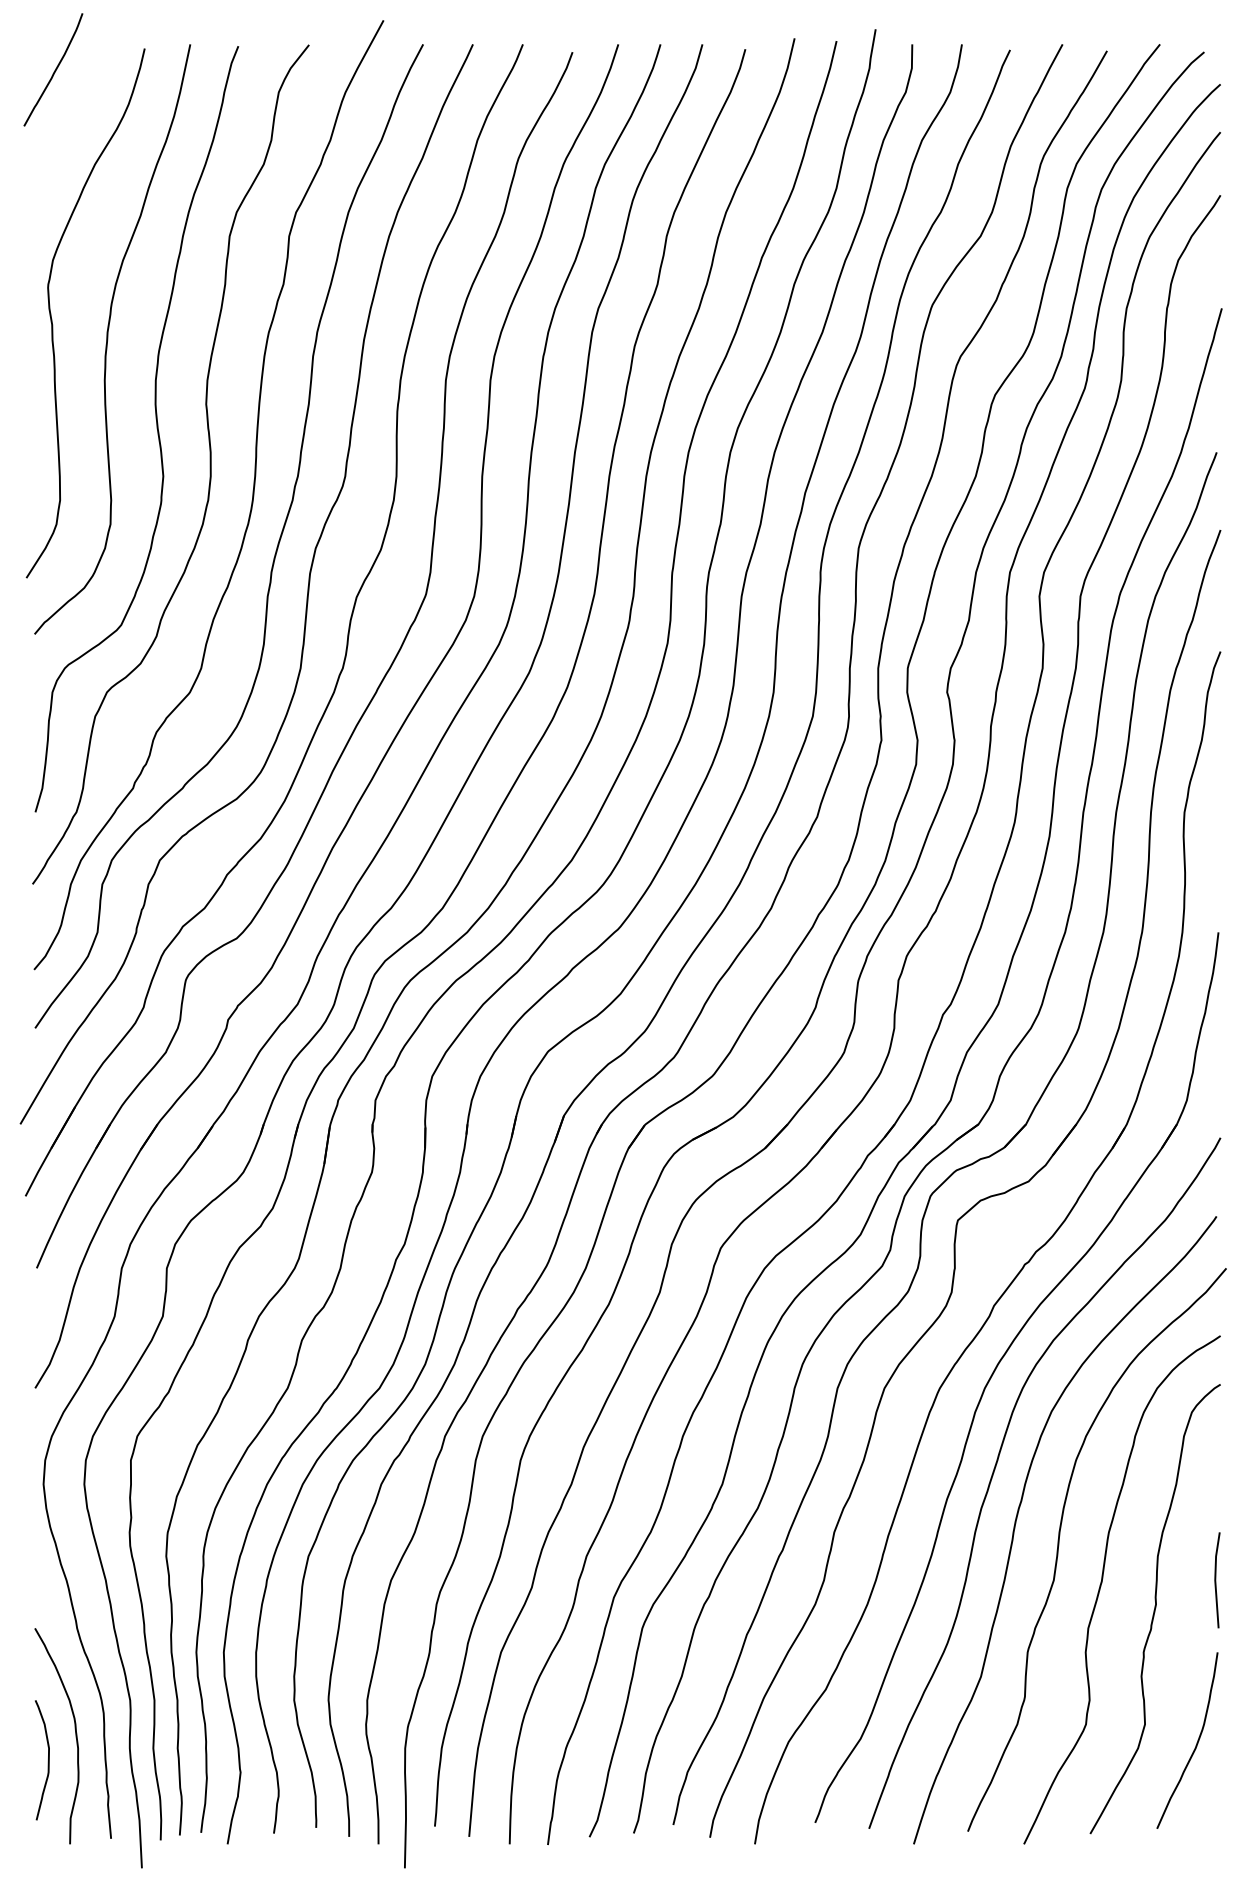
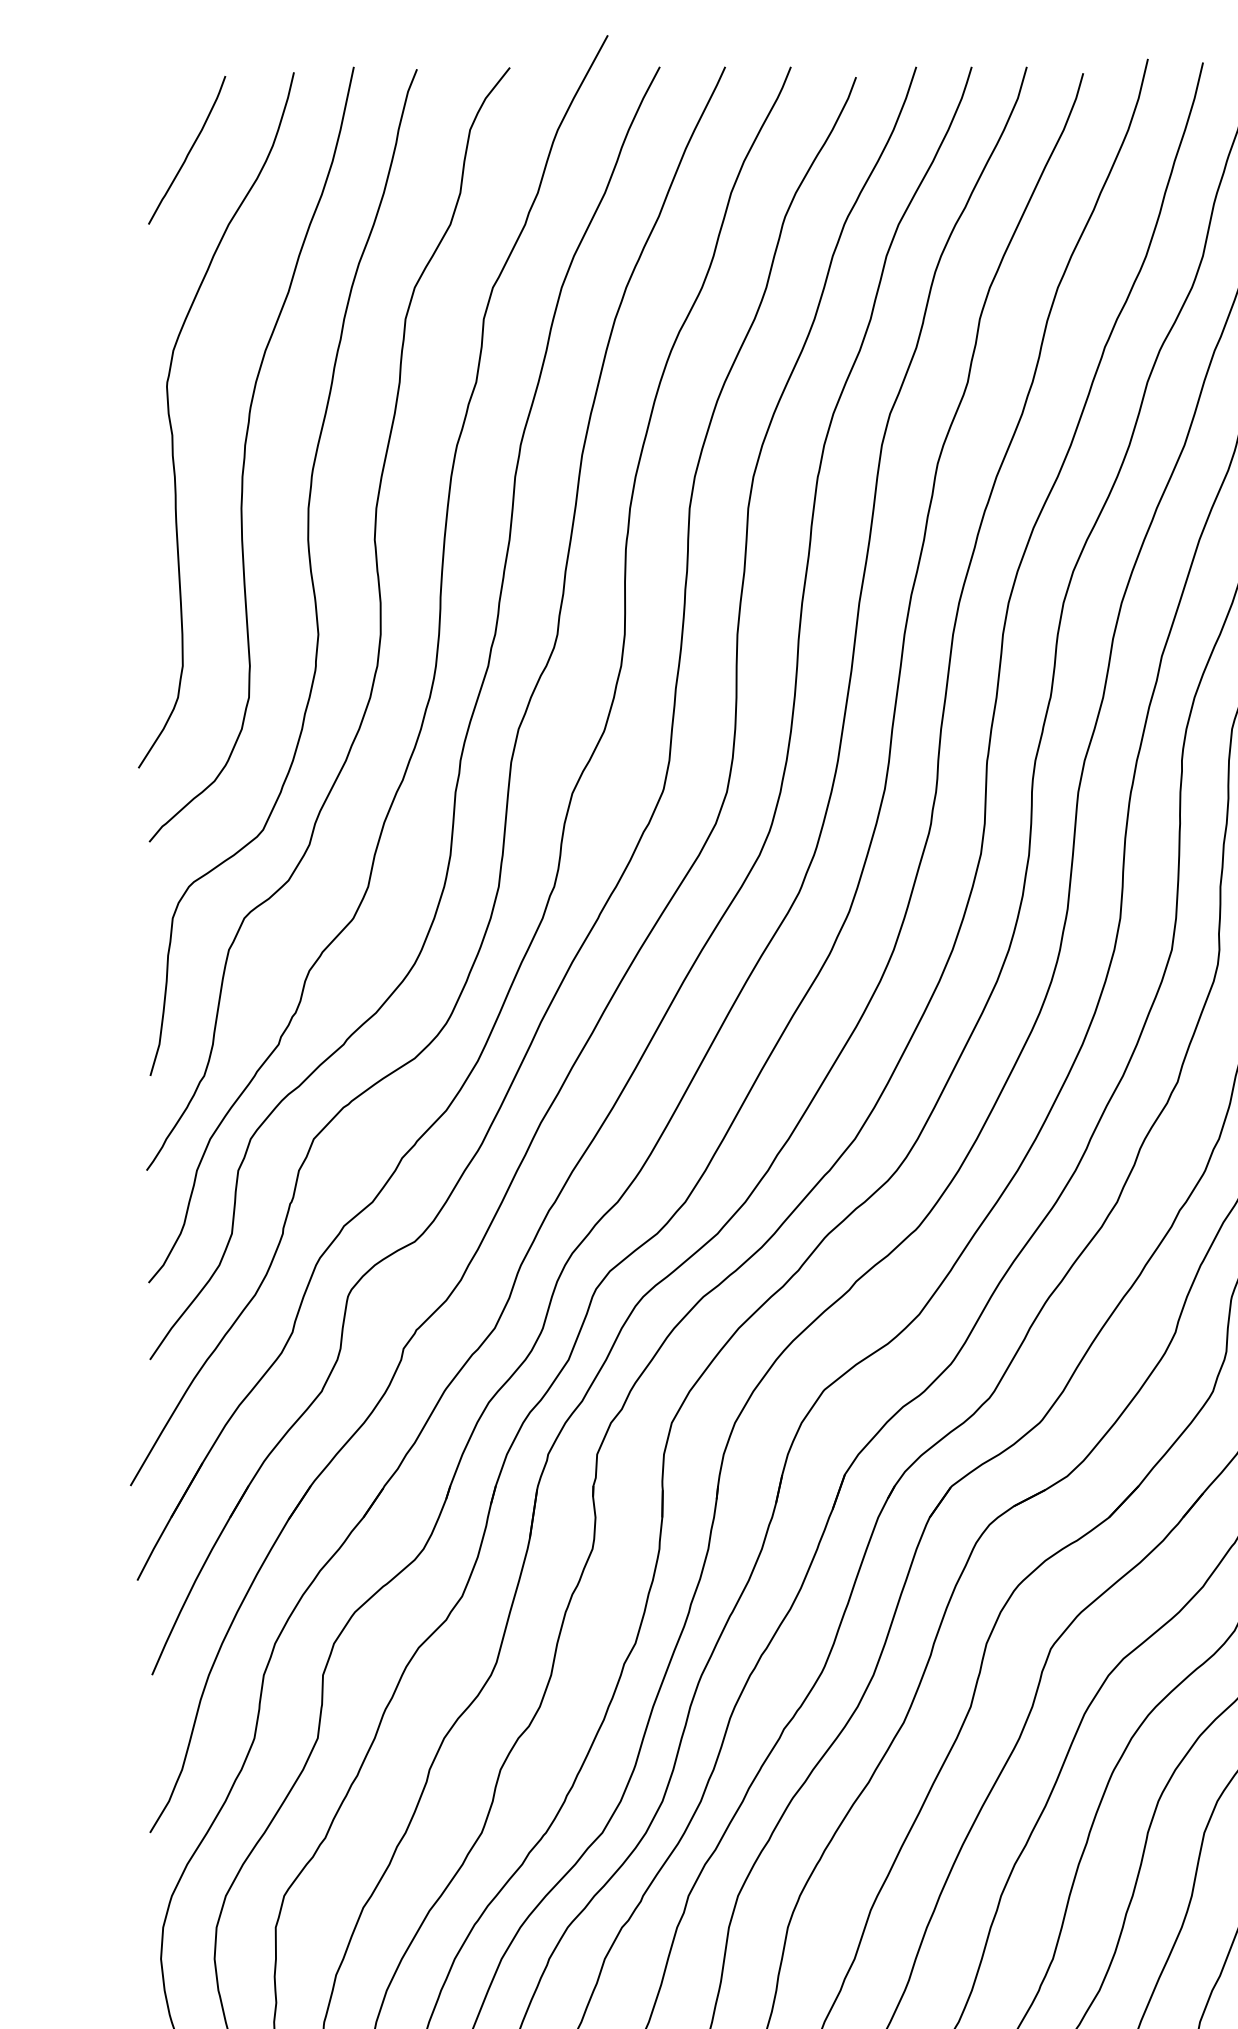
curve: (54, 70) -> (188, 151), moved

